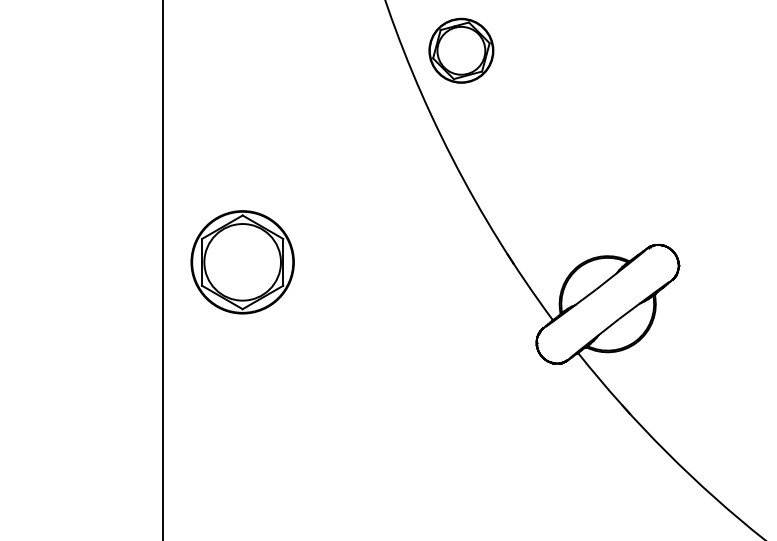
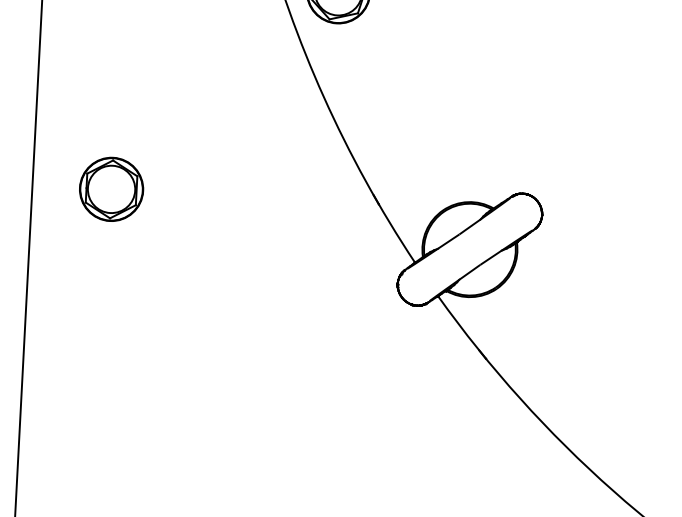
part: (242, 262) -> (111, 189), size x0.62

